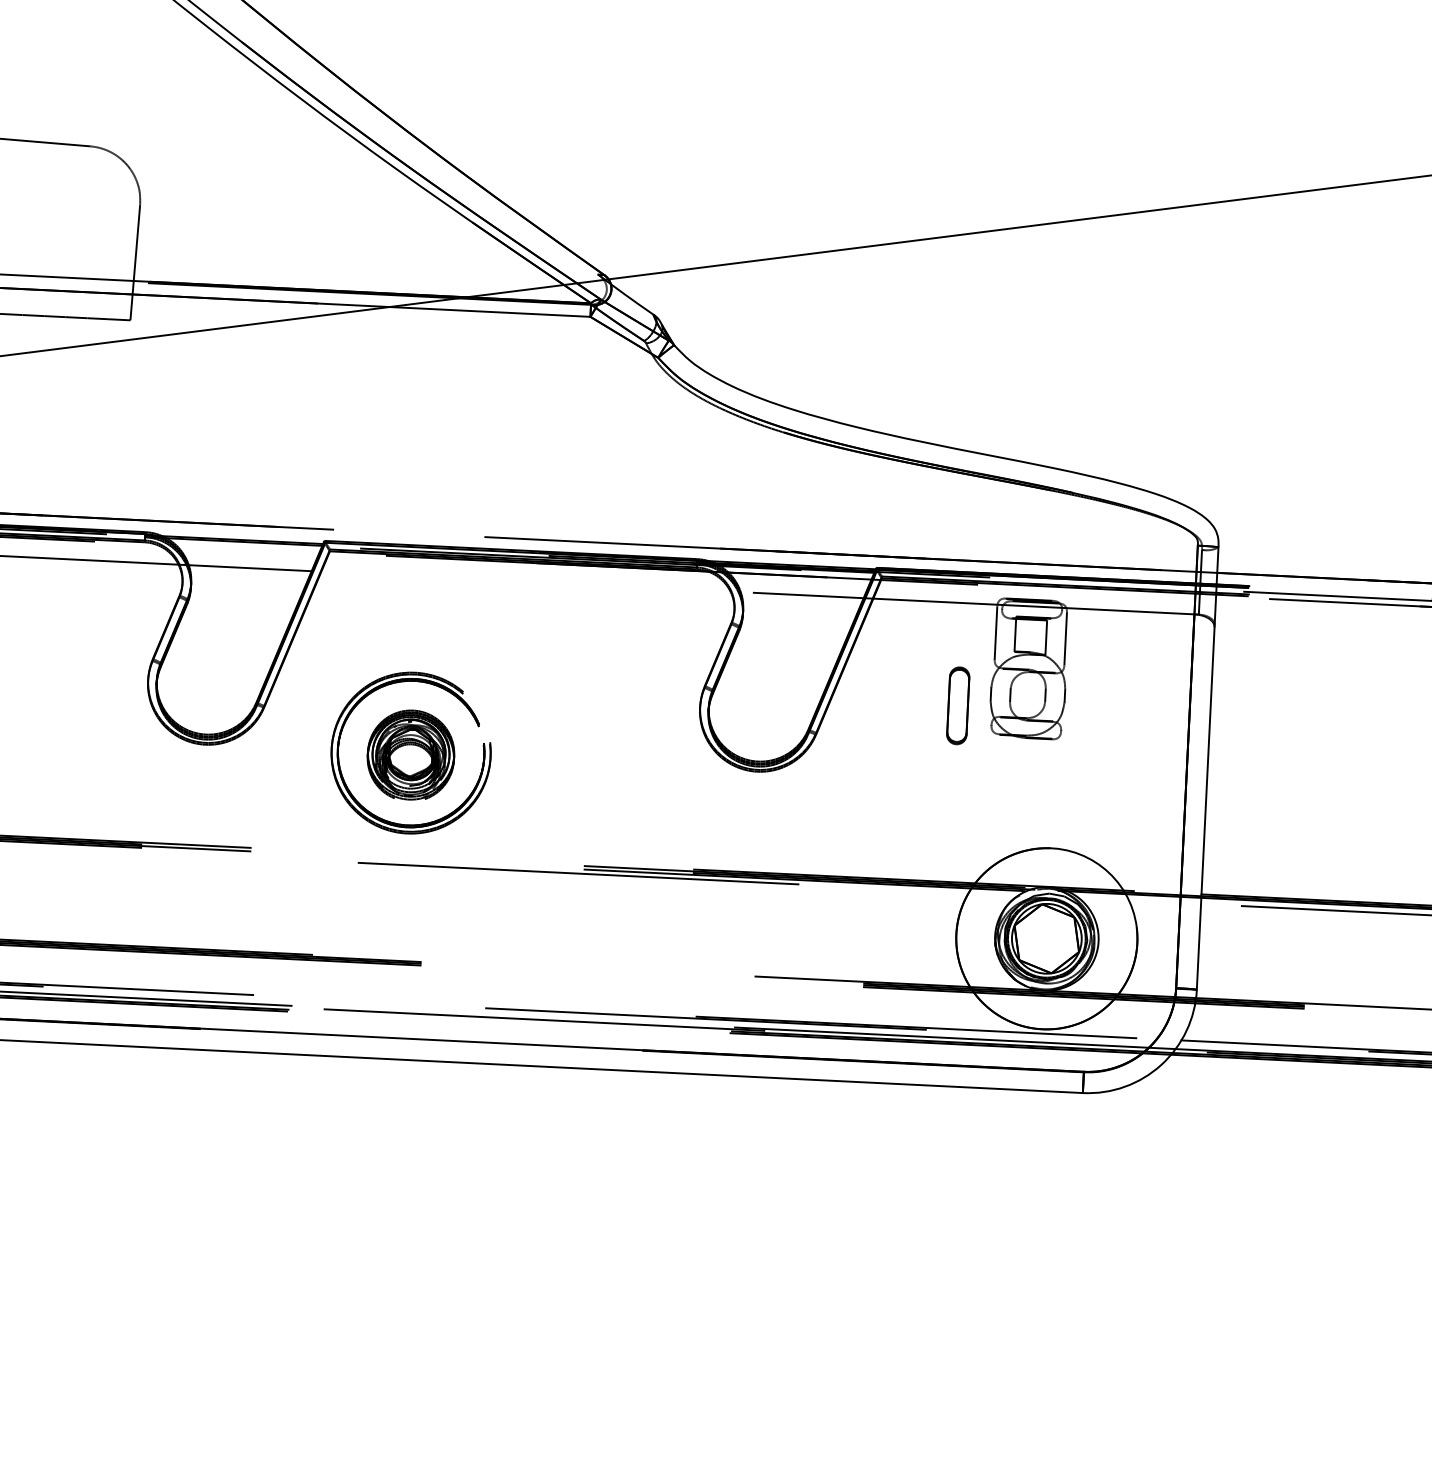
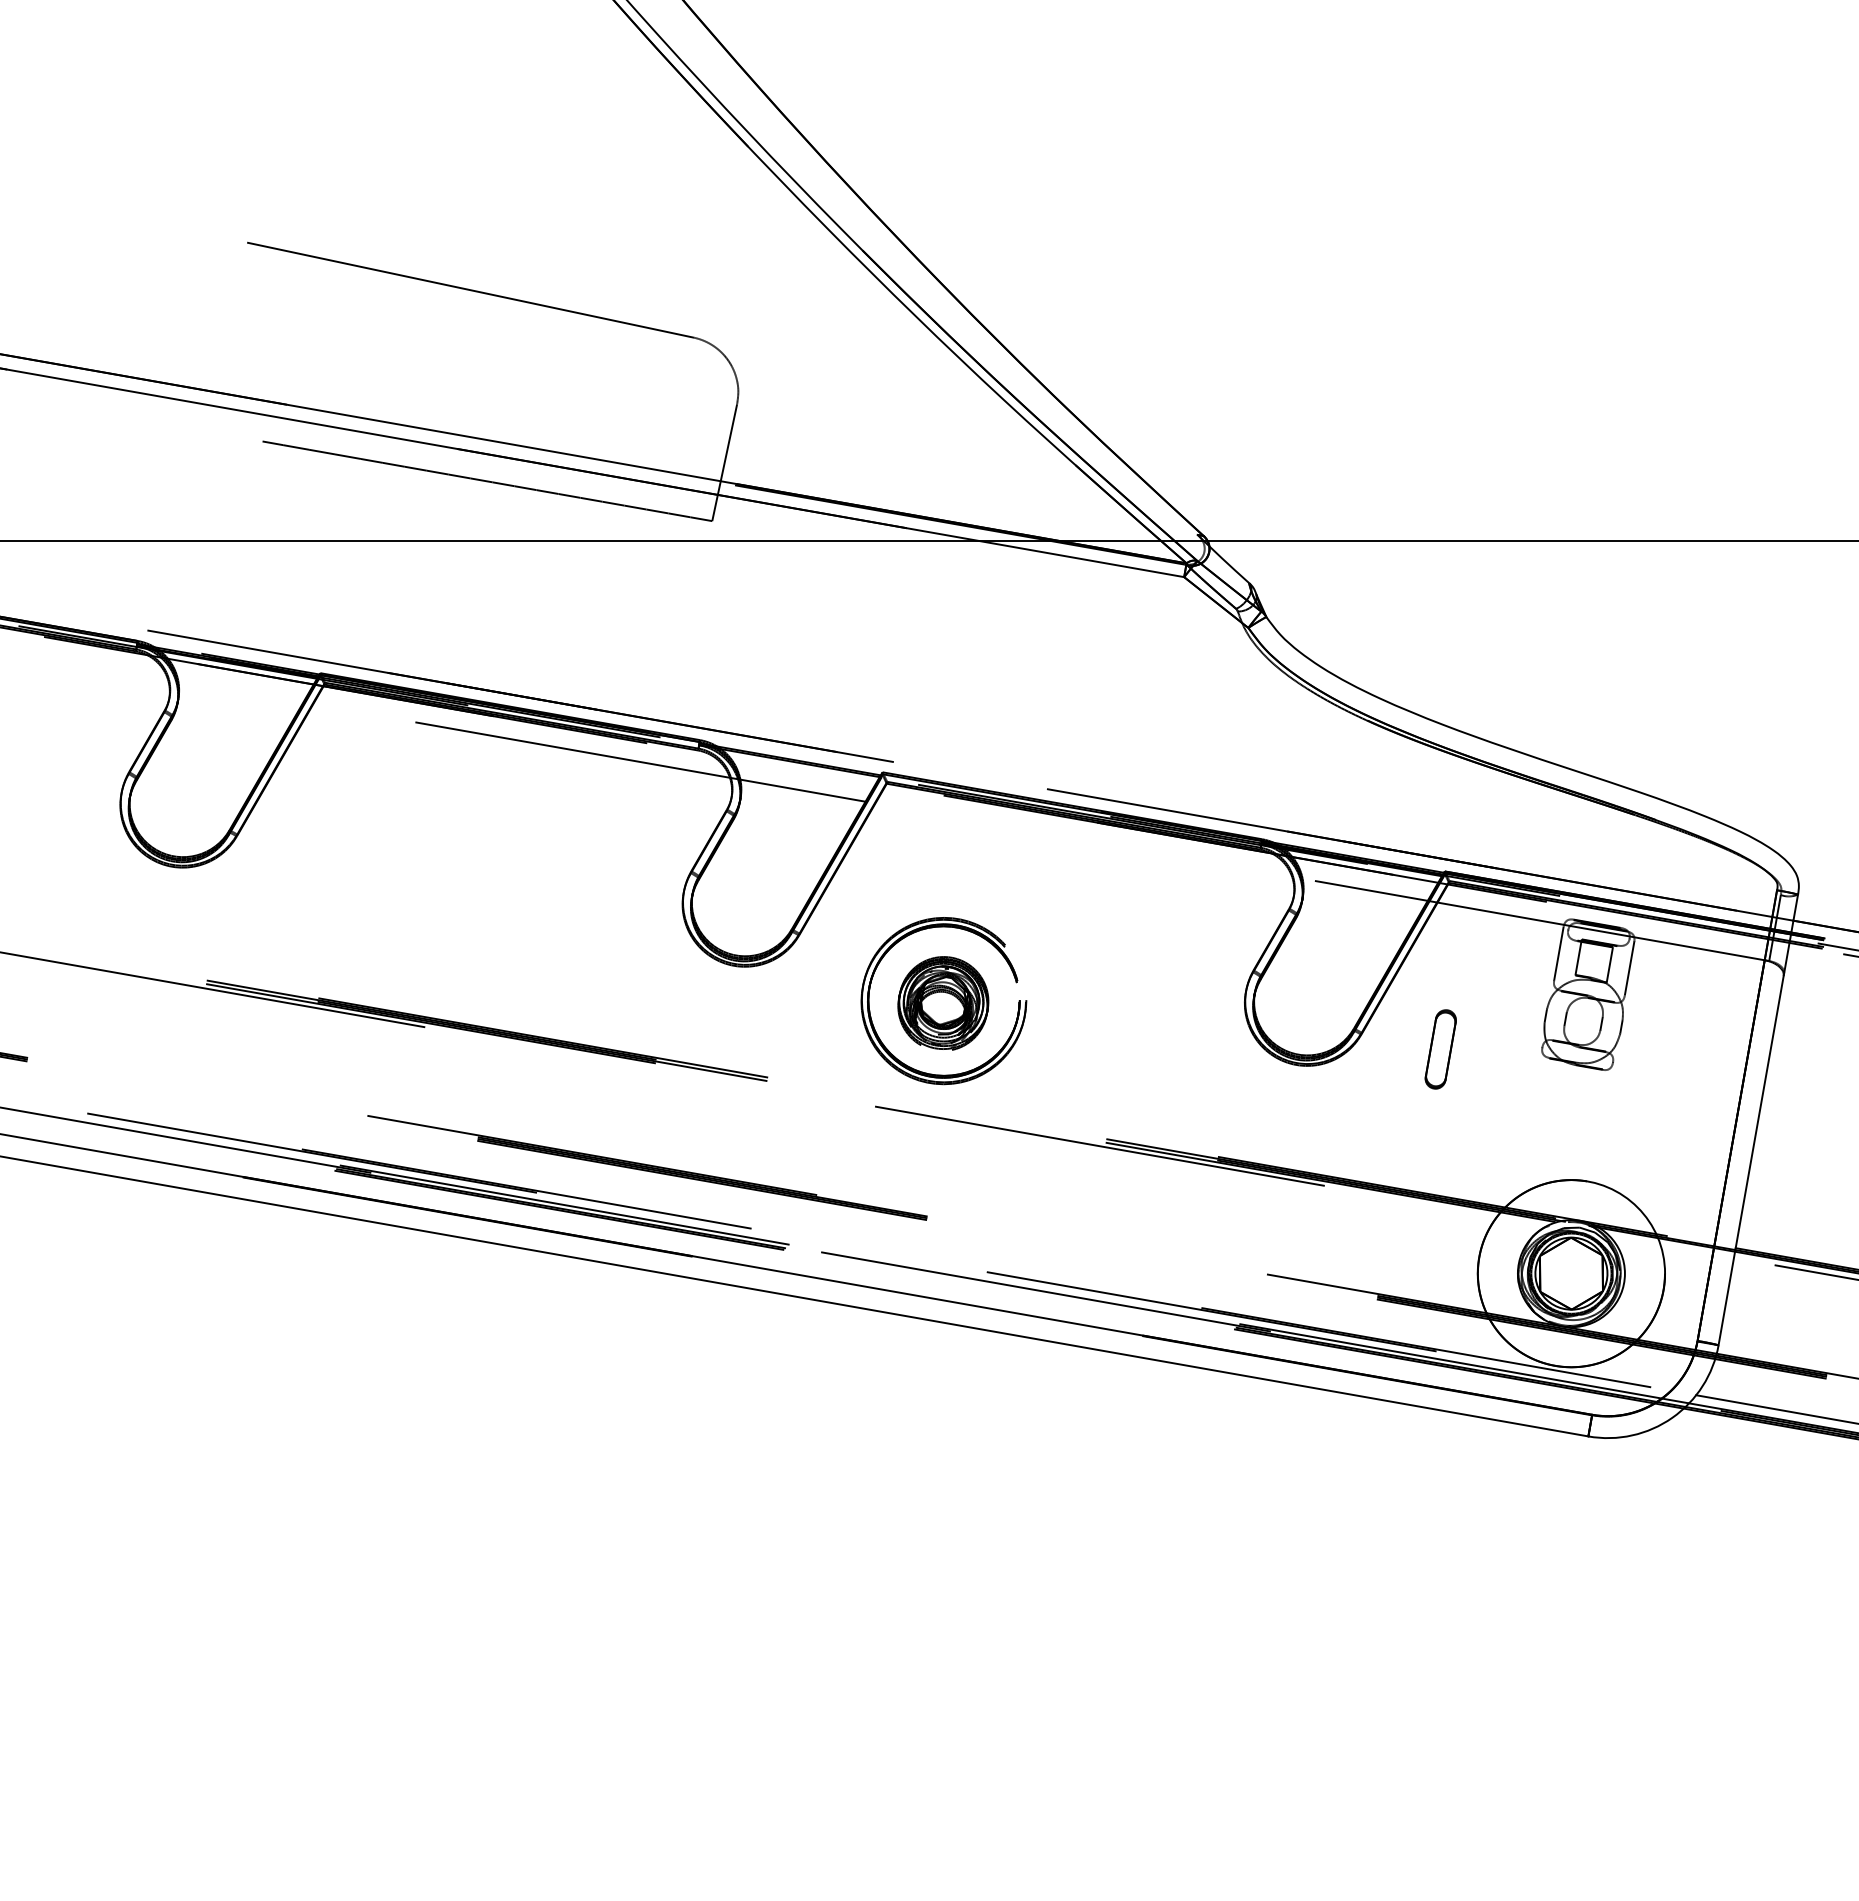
part: (957, 705) -> (1440, 1049), moved

